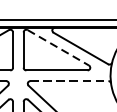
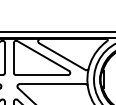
line: (58, 48) -> (43, 56), dashed -> solid
line: (69, 81) -> (52, 84), dashed -> solid

